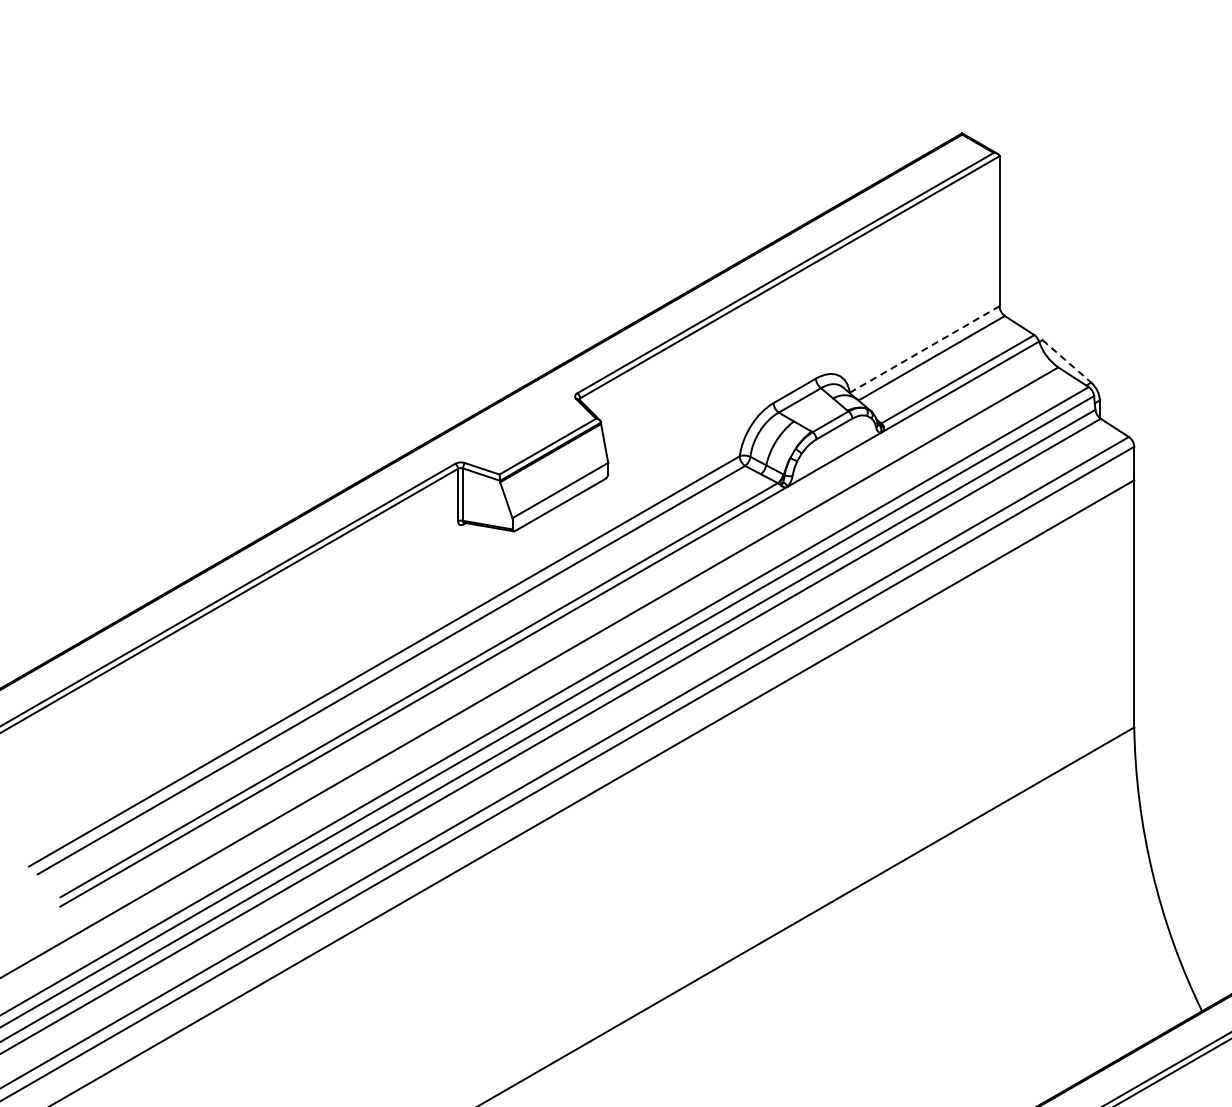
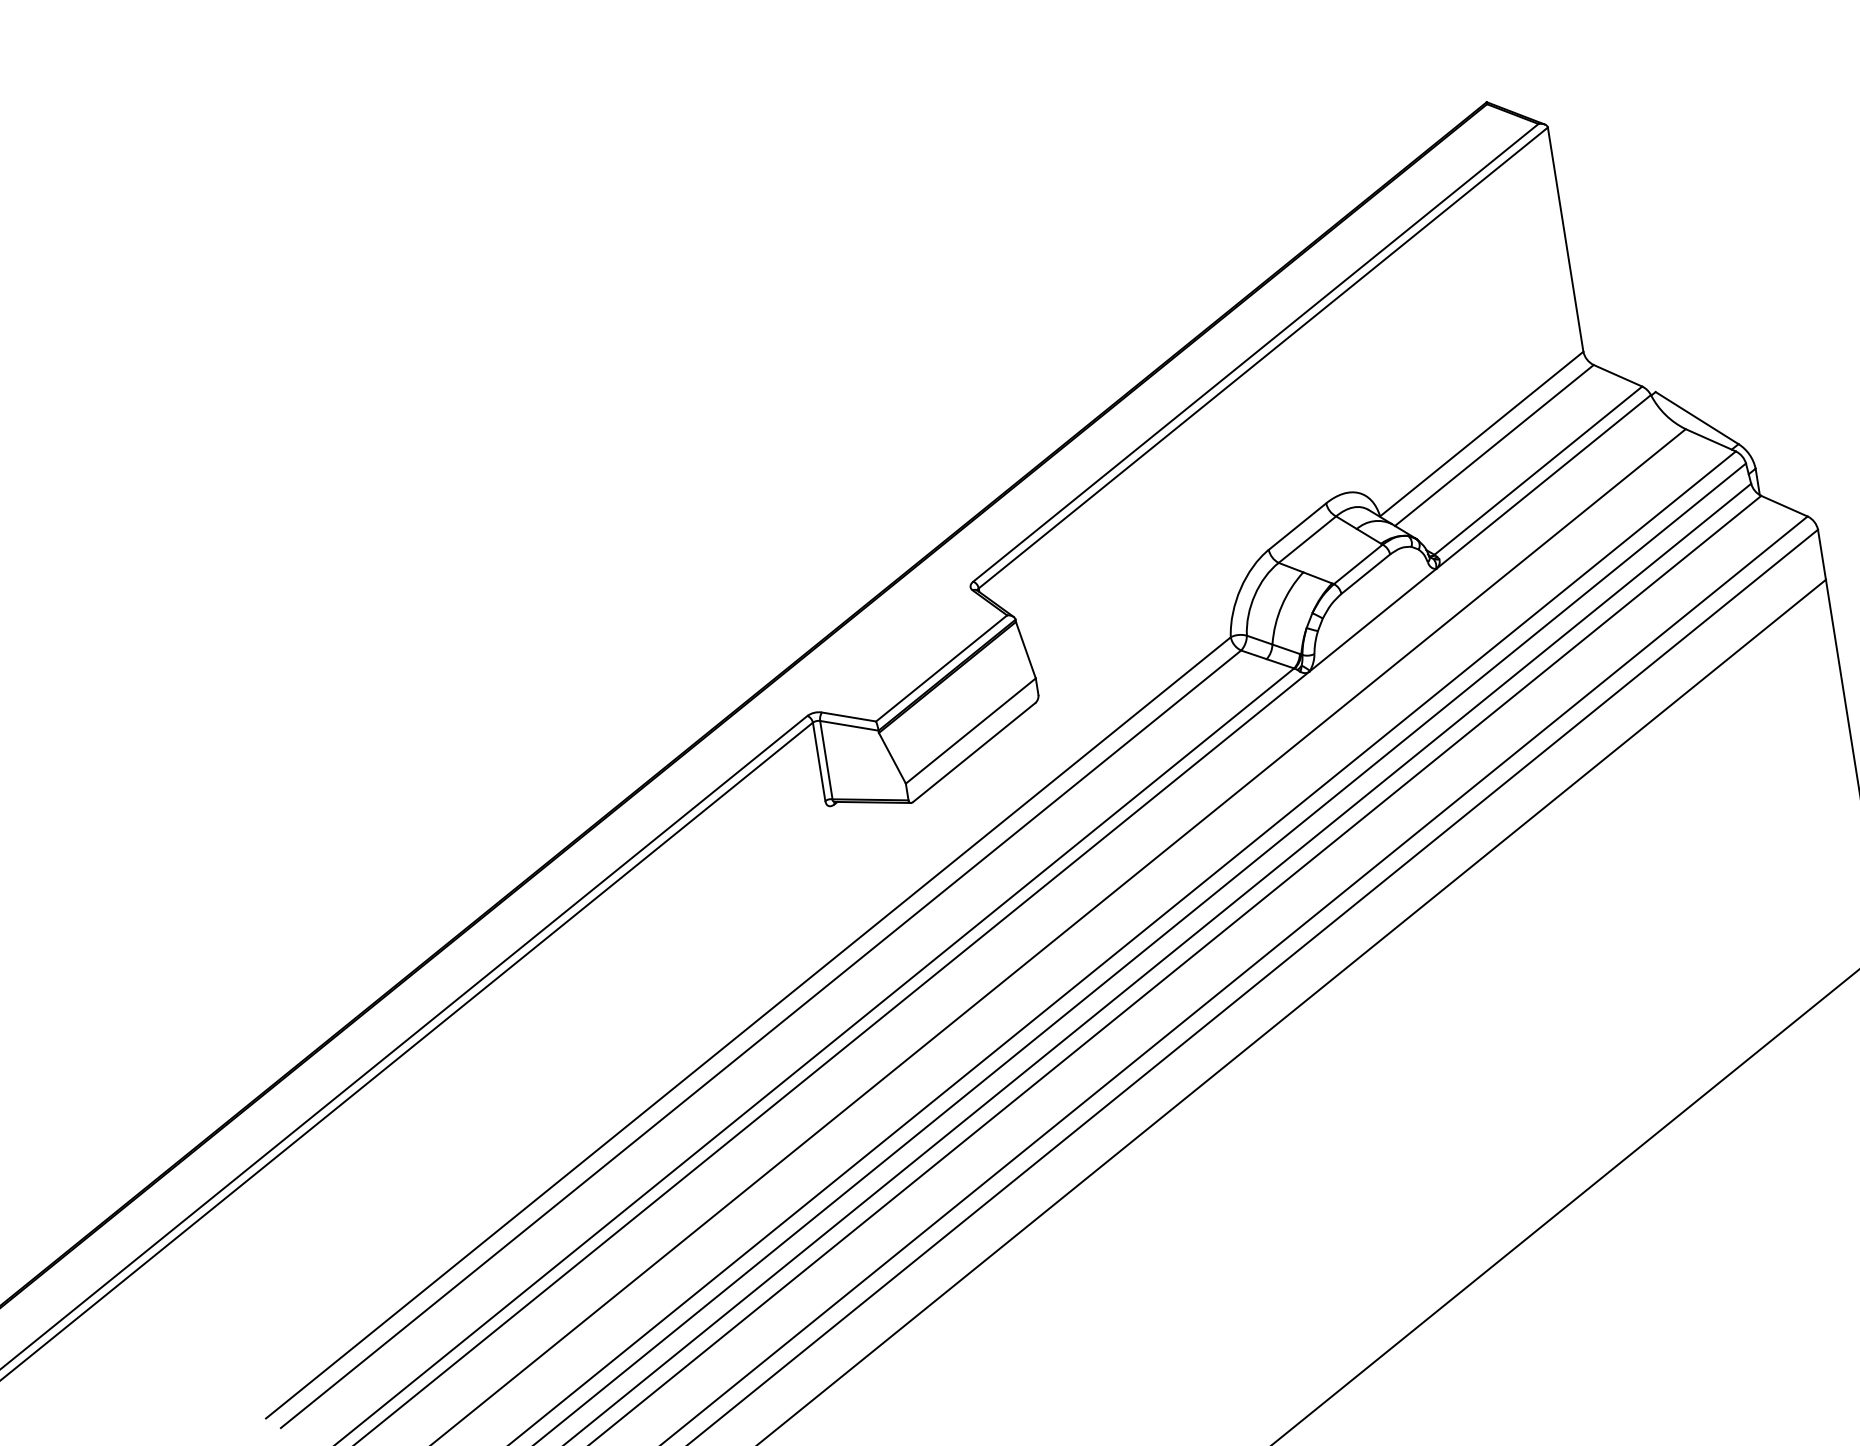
line: (925, 349) -> (1483, 433), dashed -> solid
line: (1067, 361) -> (1698, 418), dashed -> solid

